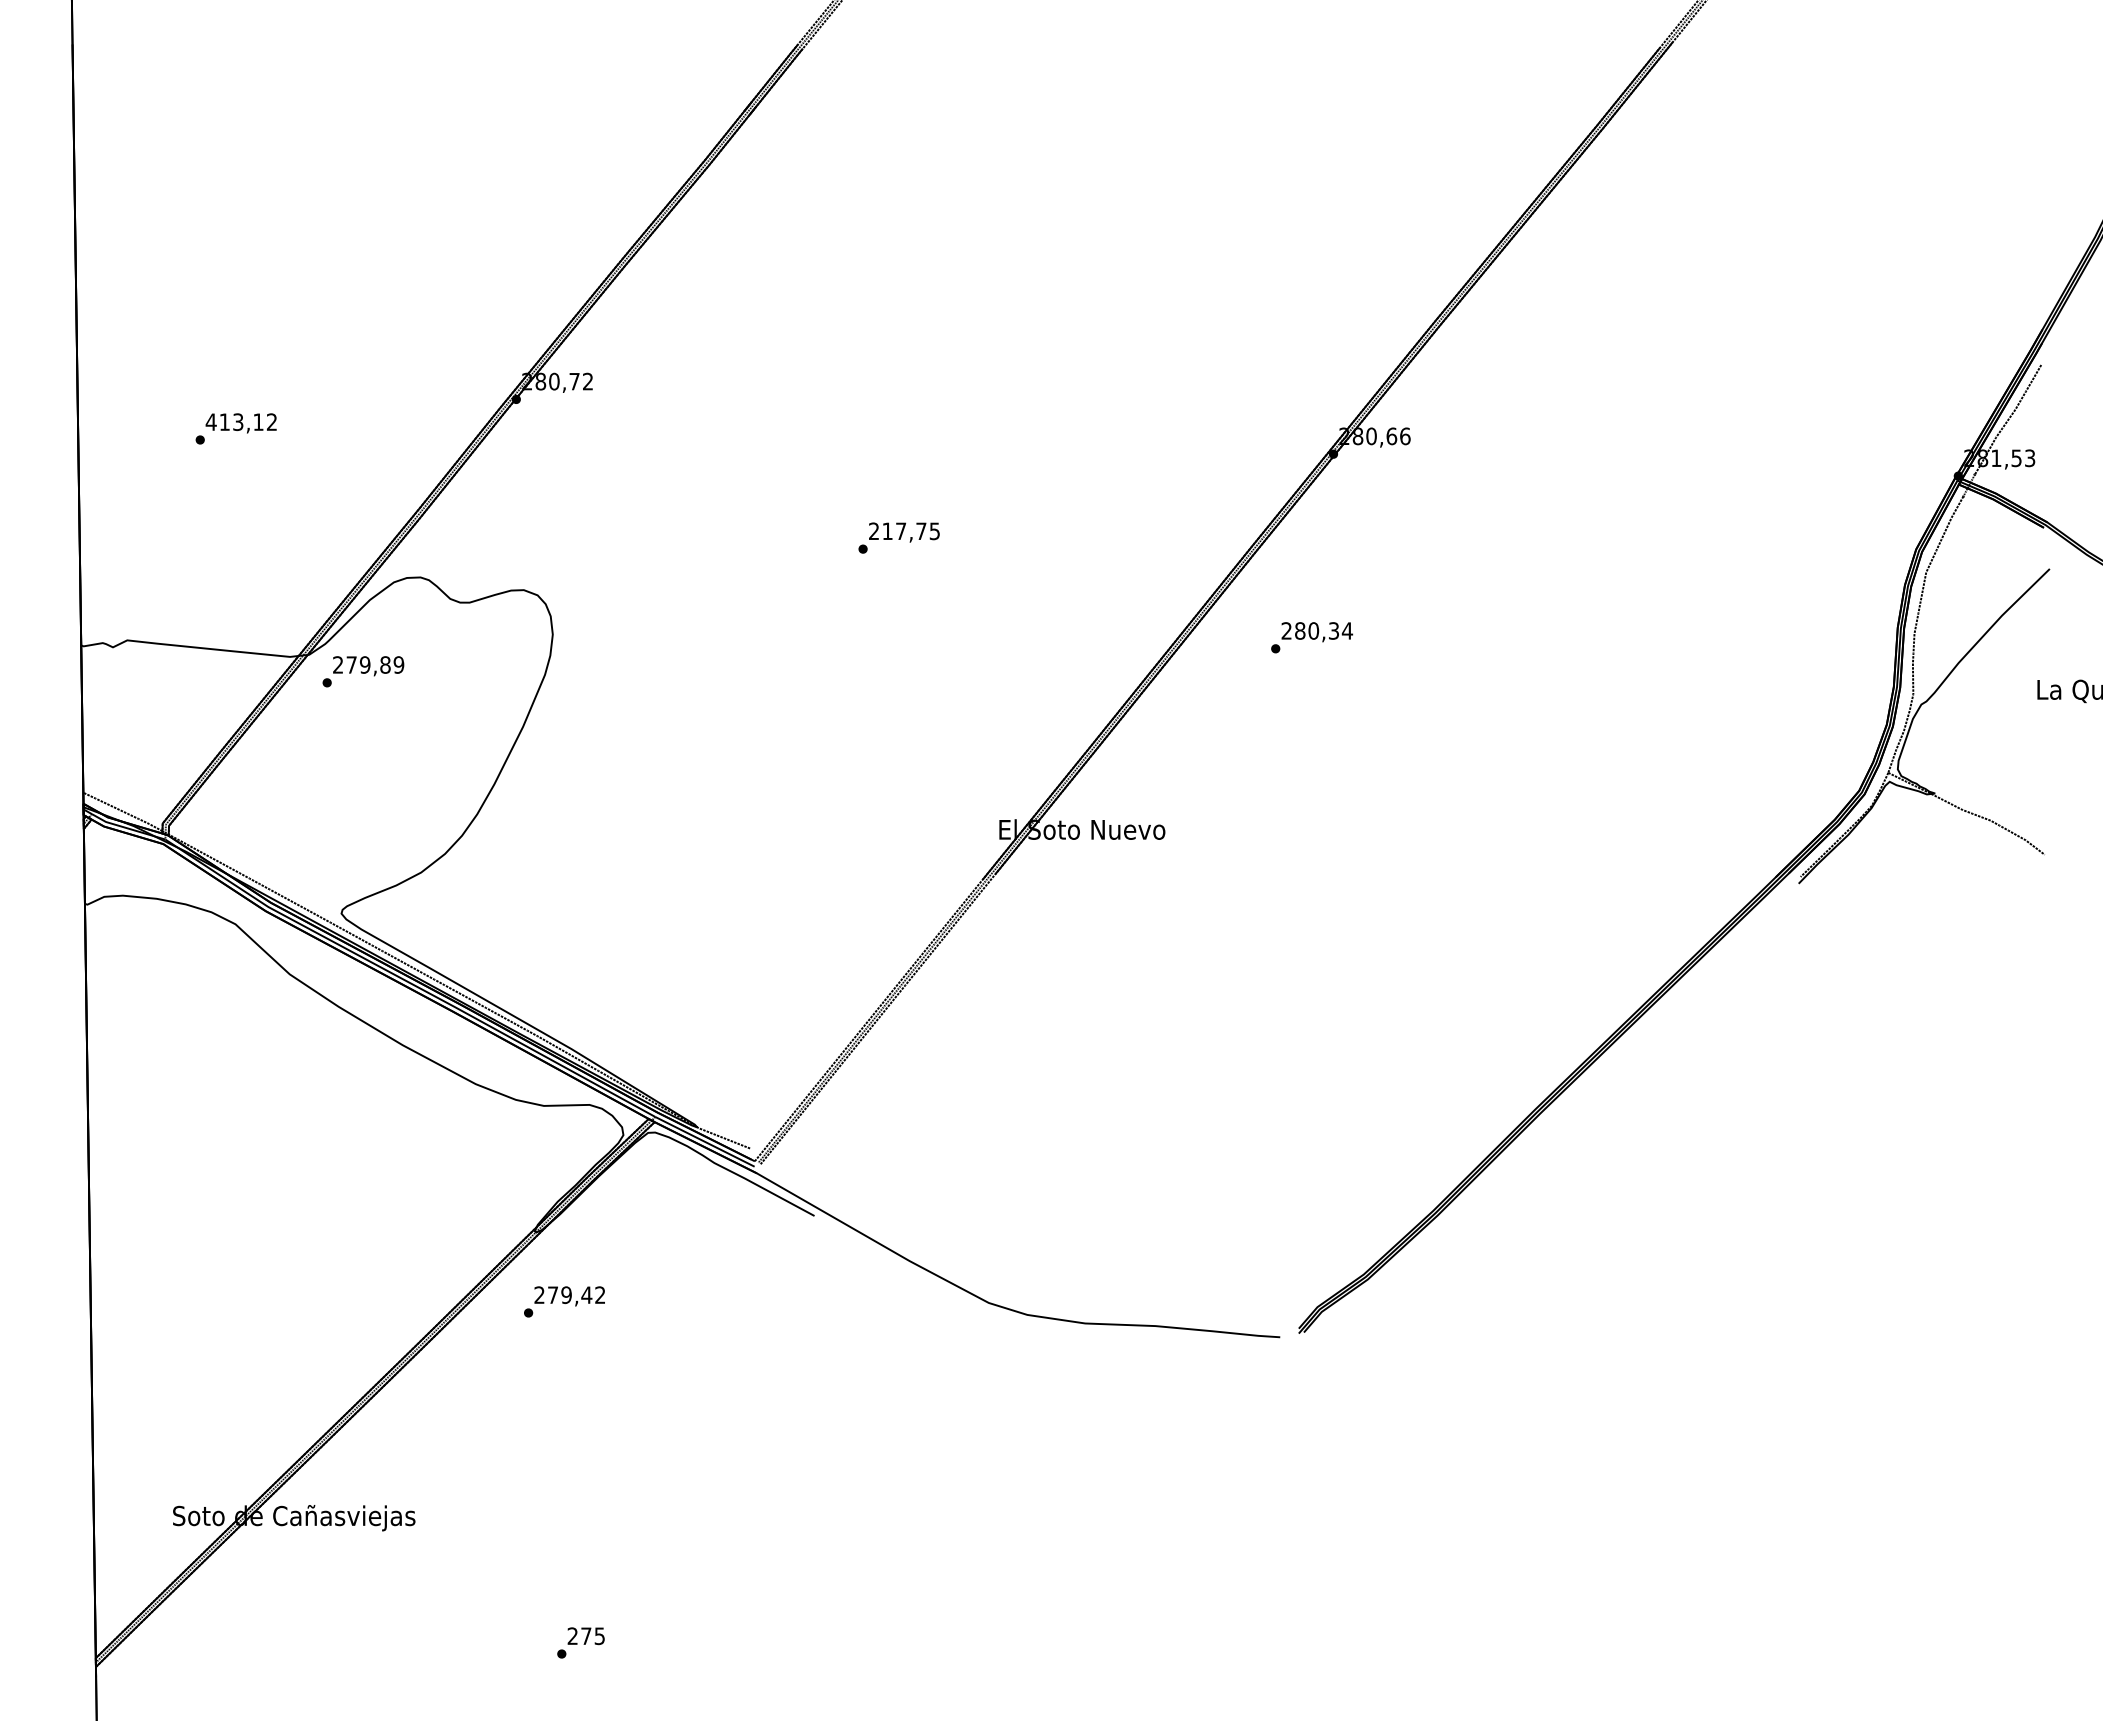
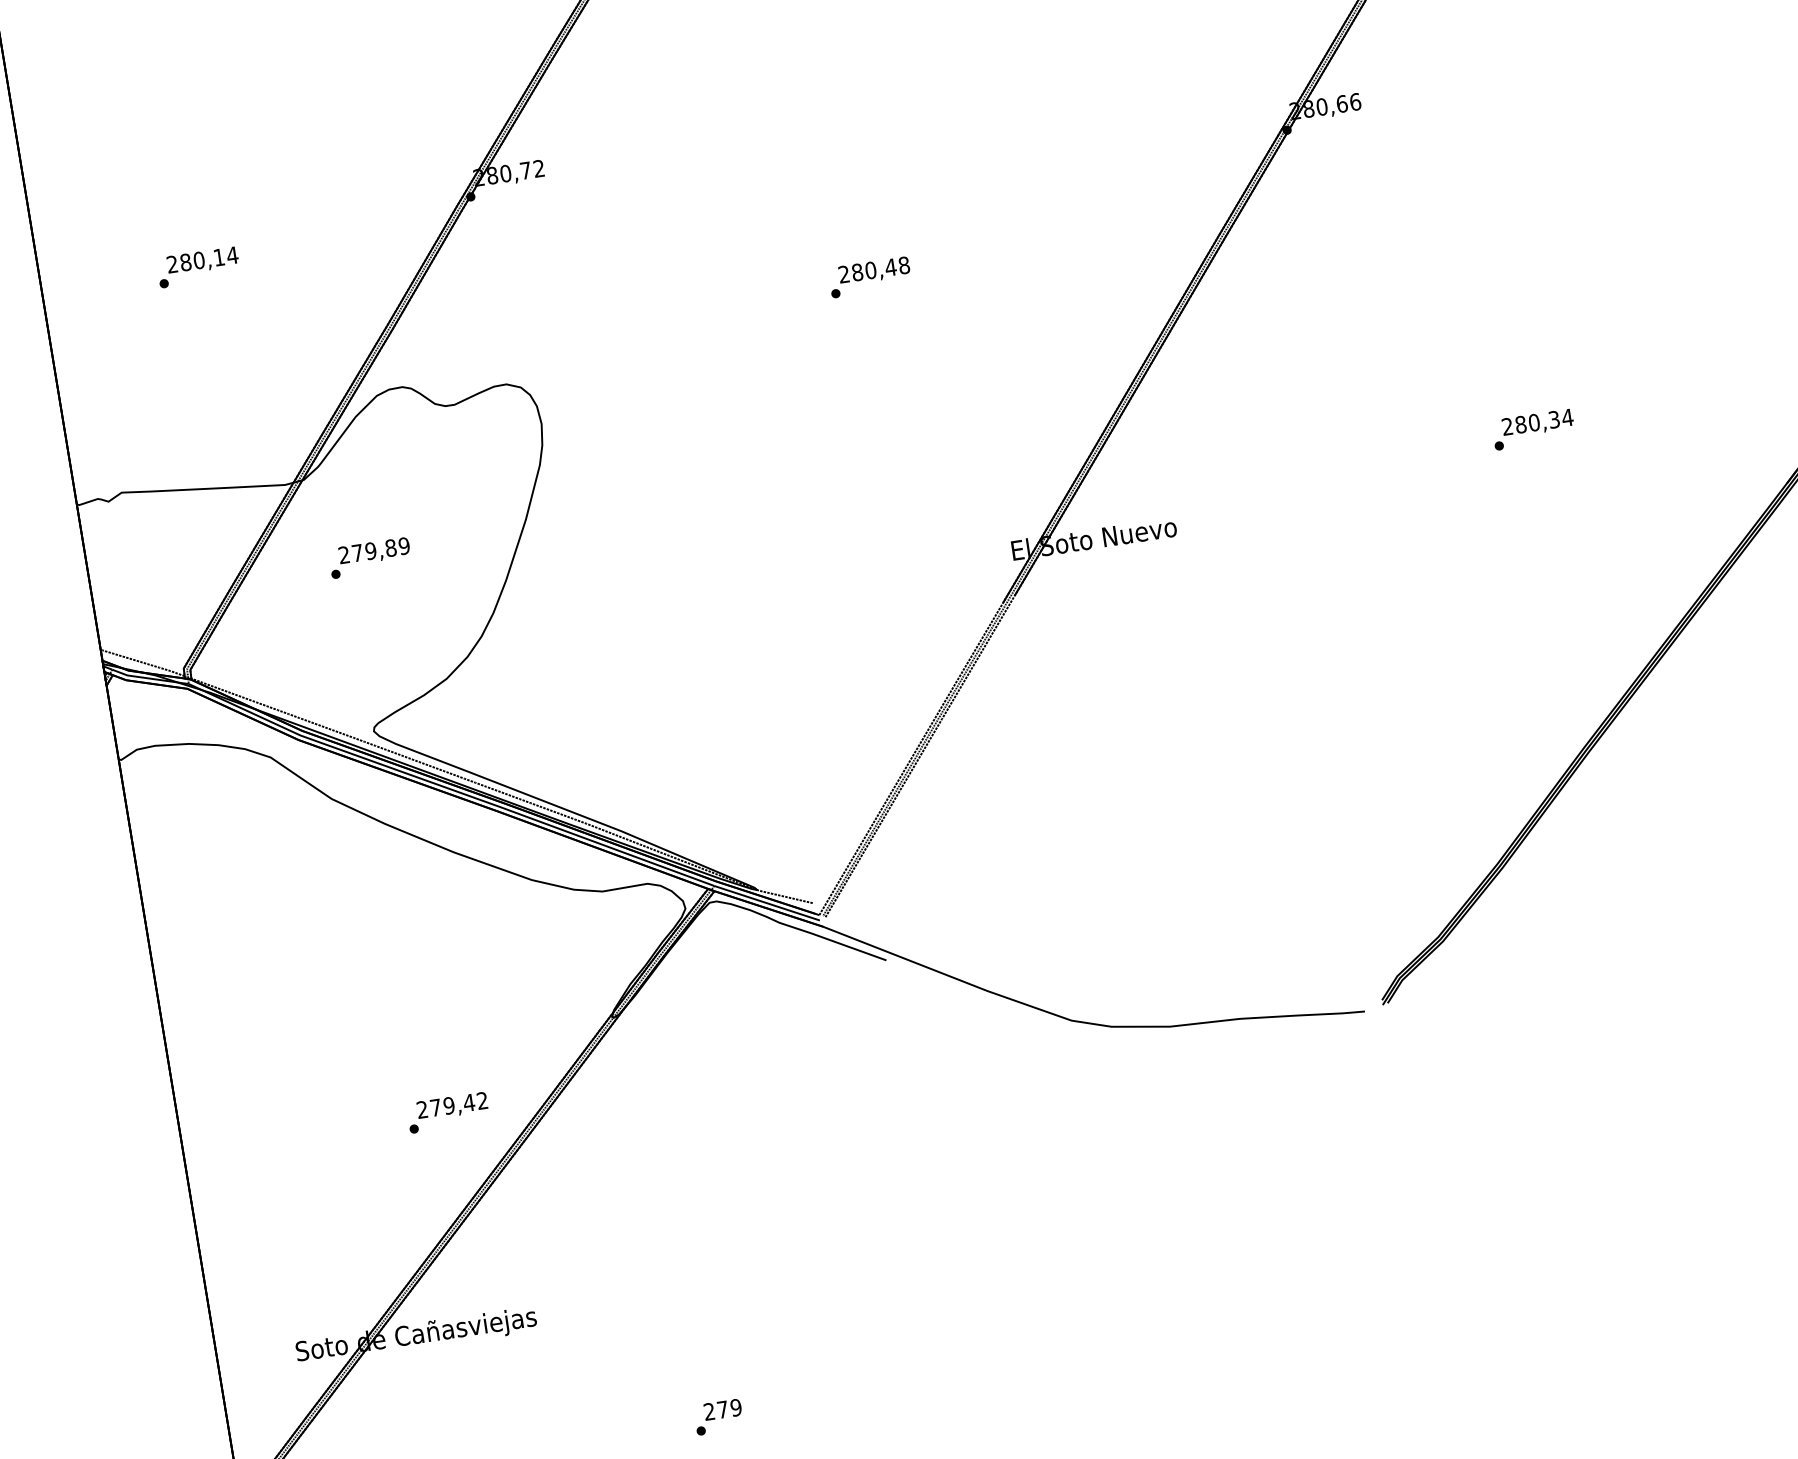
text: (241, 422) -> (202, 260), 413,12 -> 280,14
text: (911, 531) -> (881, 269), 217,75 -> 280,48
text: (1312, 637) -> (1534, 429), moved
text: (363, 671) -> (370, 557), moved
text: (564, 1301) -> (448, 1112), moved
text: (599, 1635) -> (735, 1407), 275 -> 279

